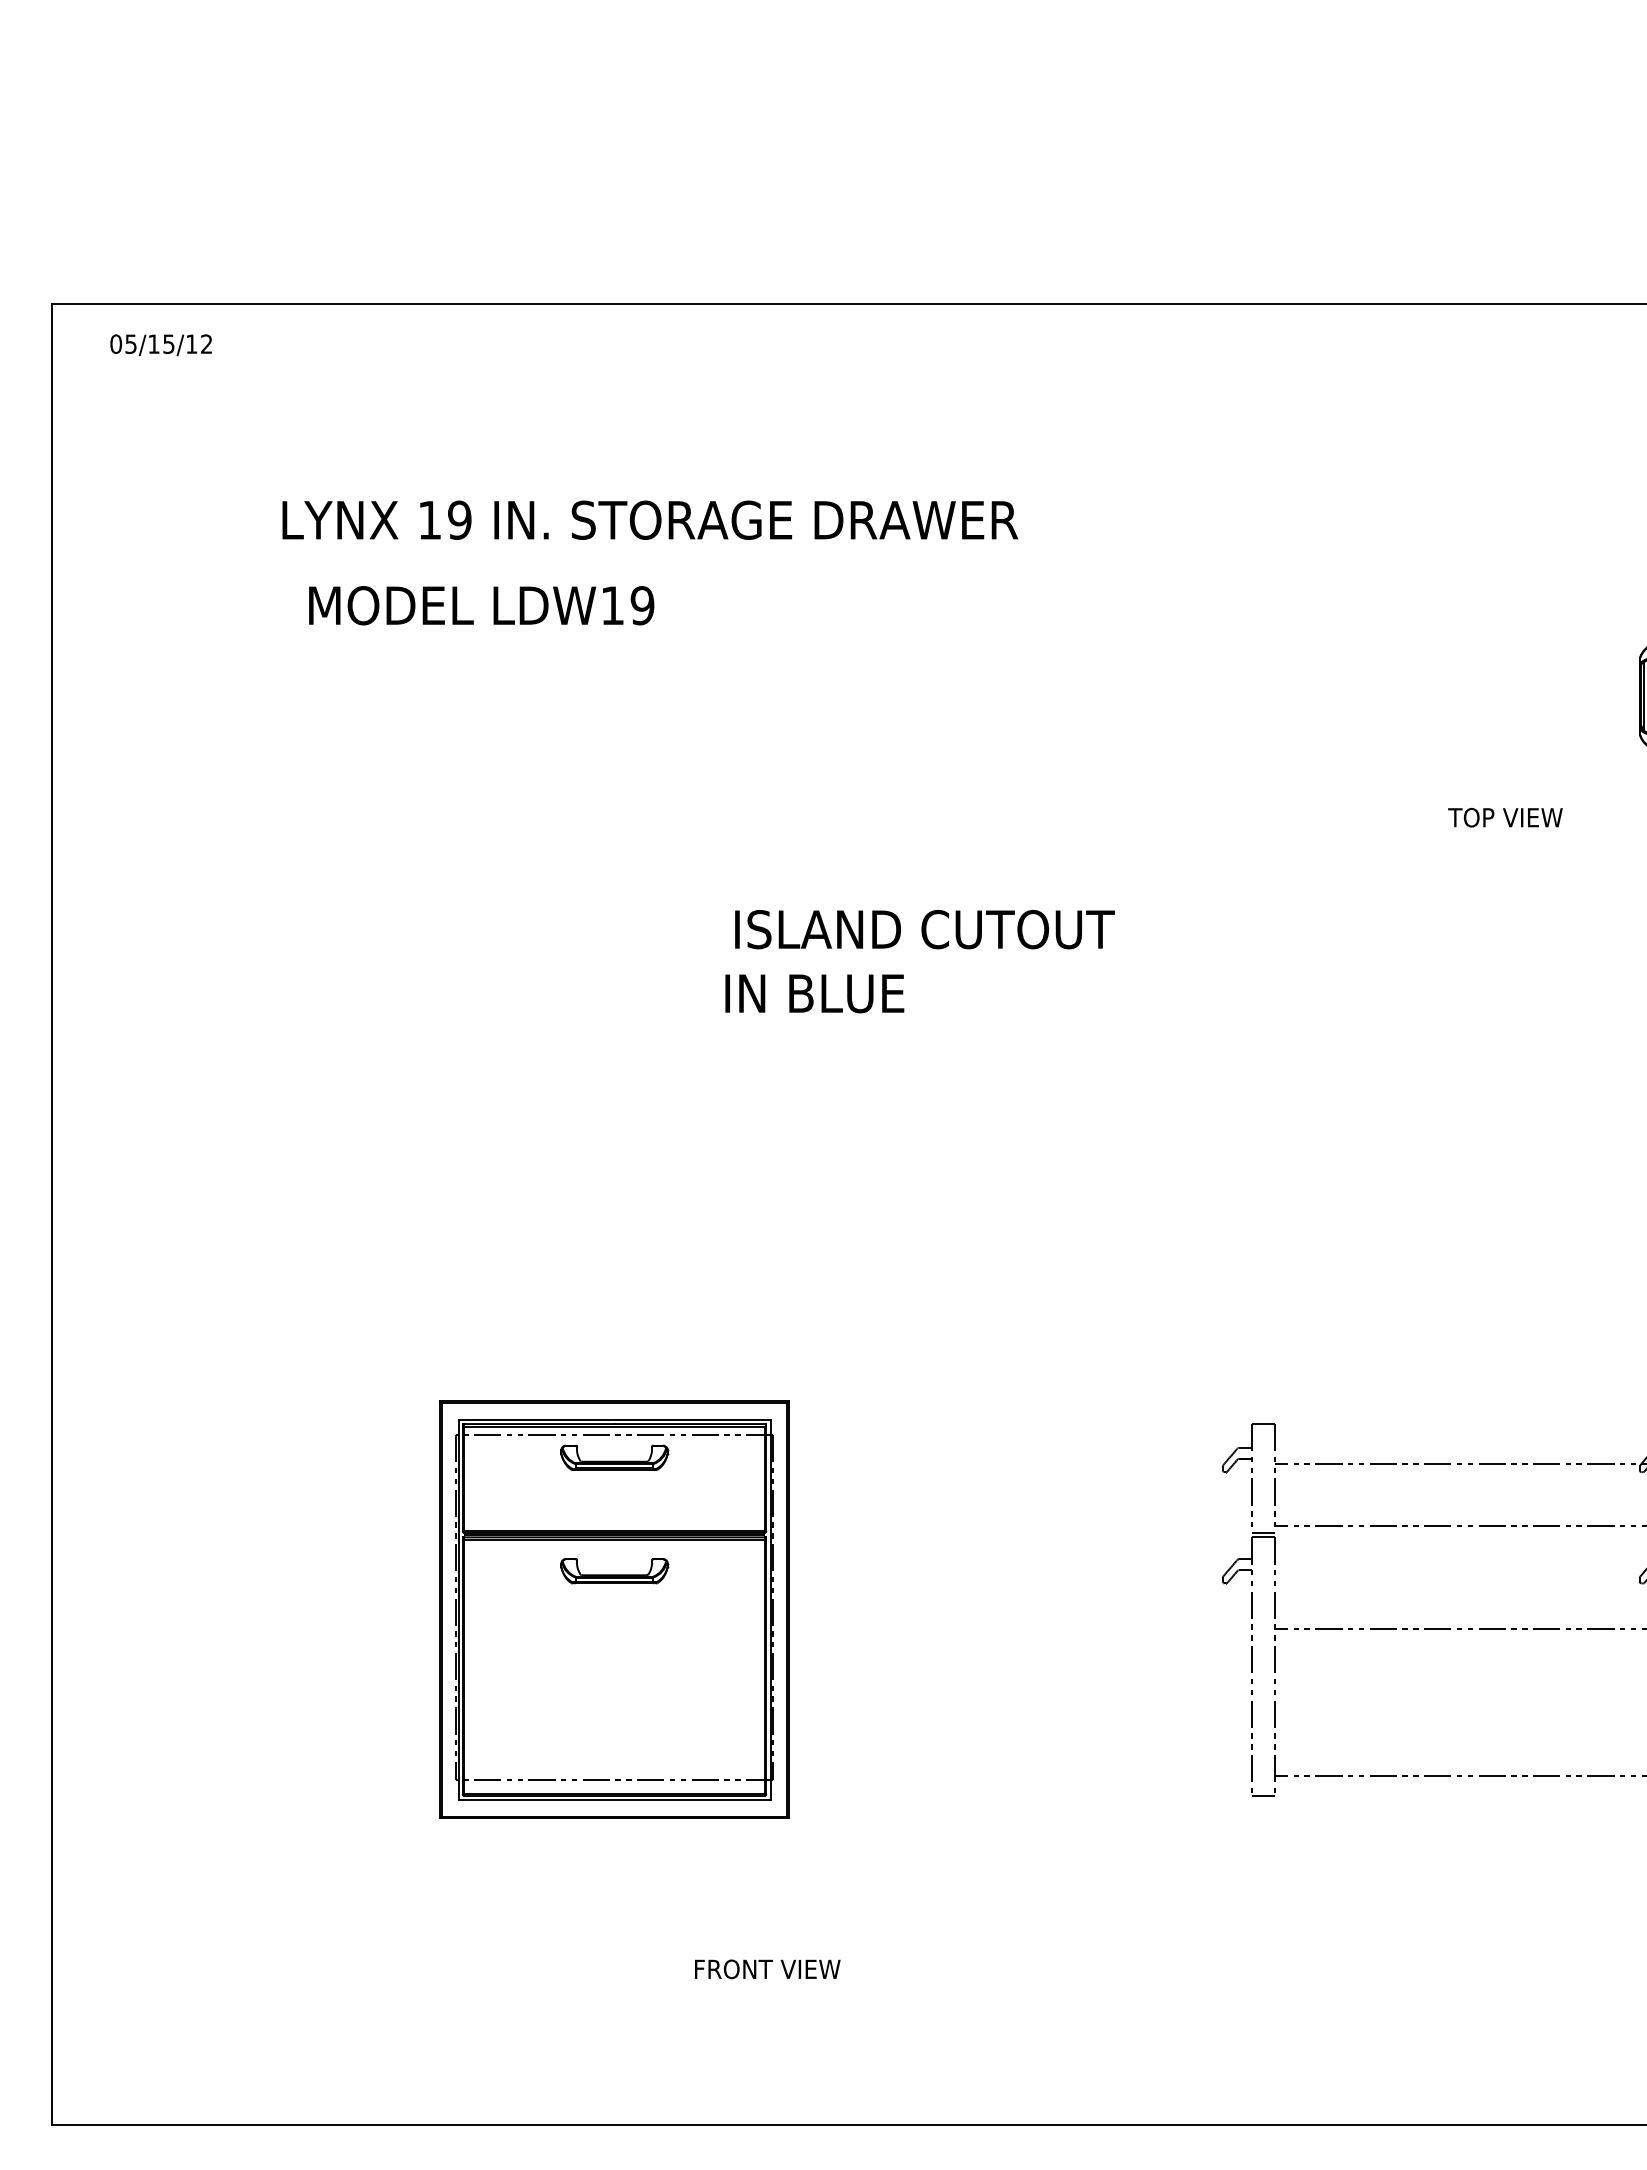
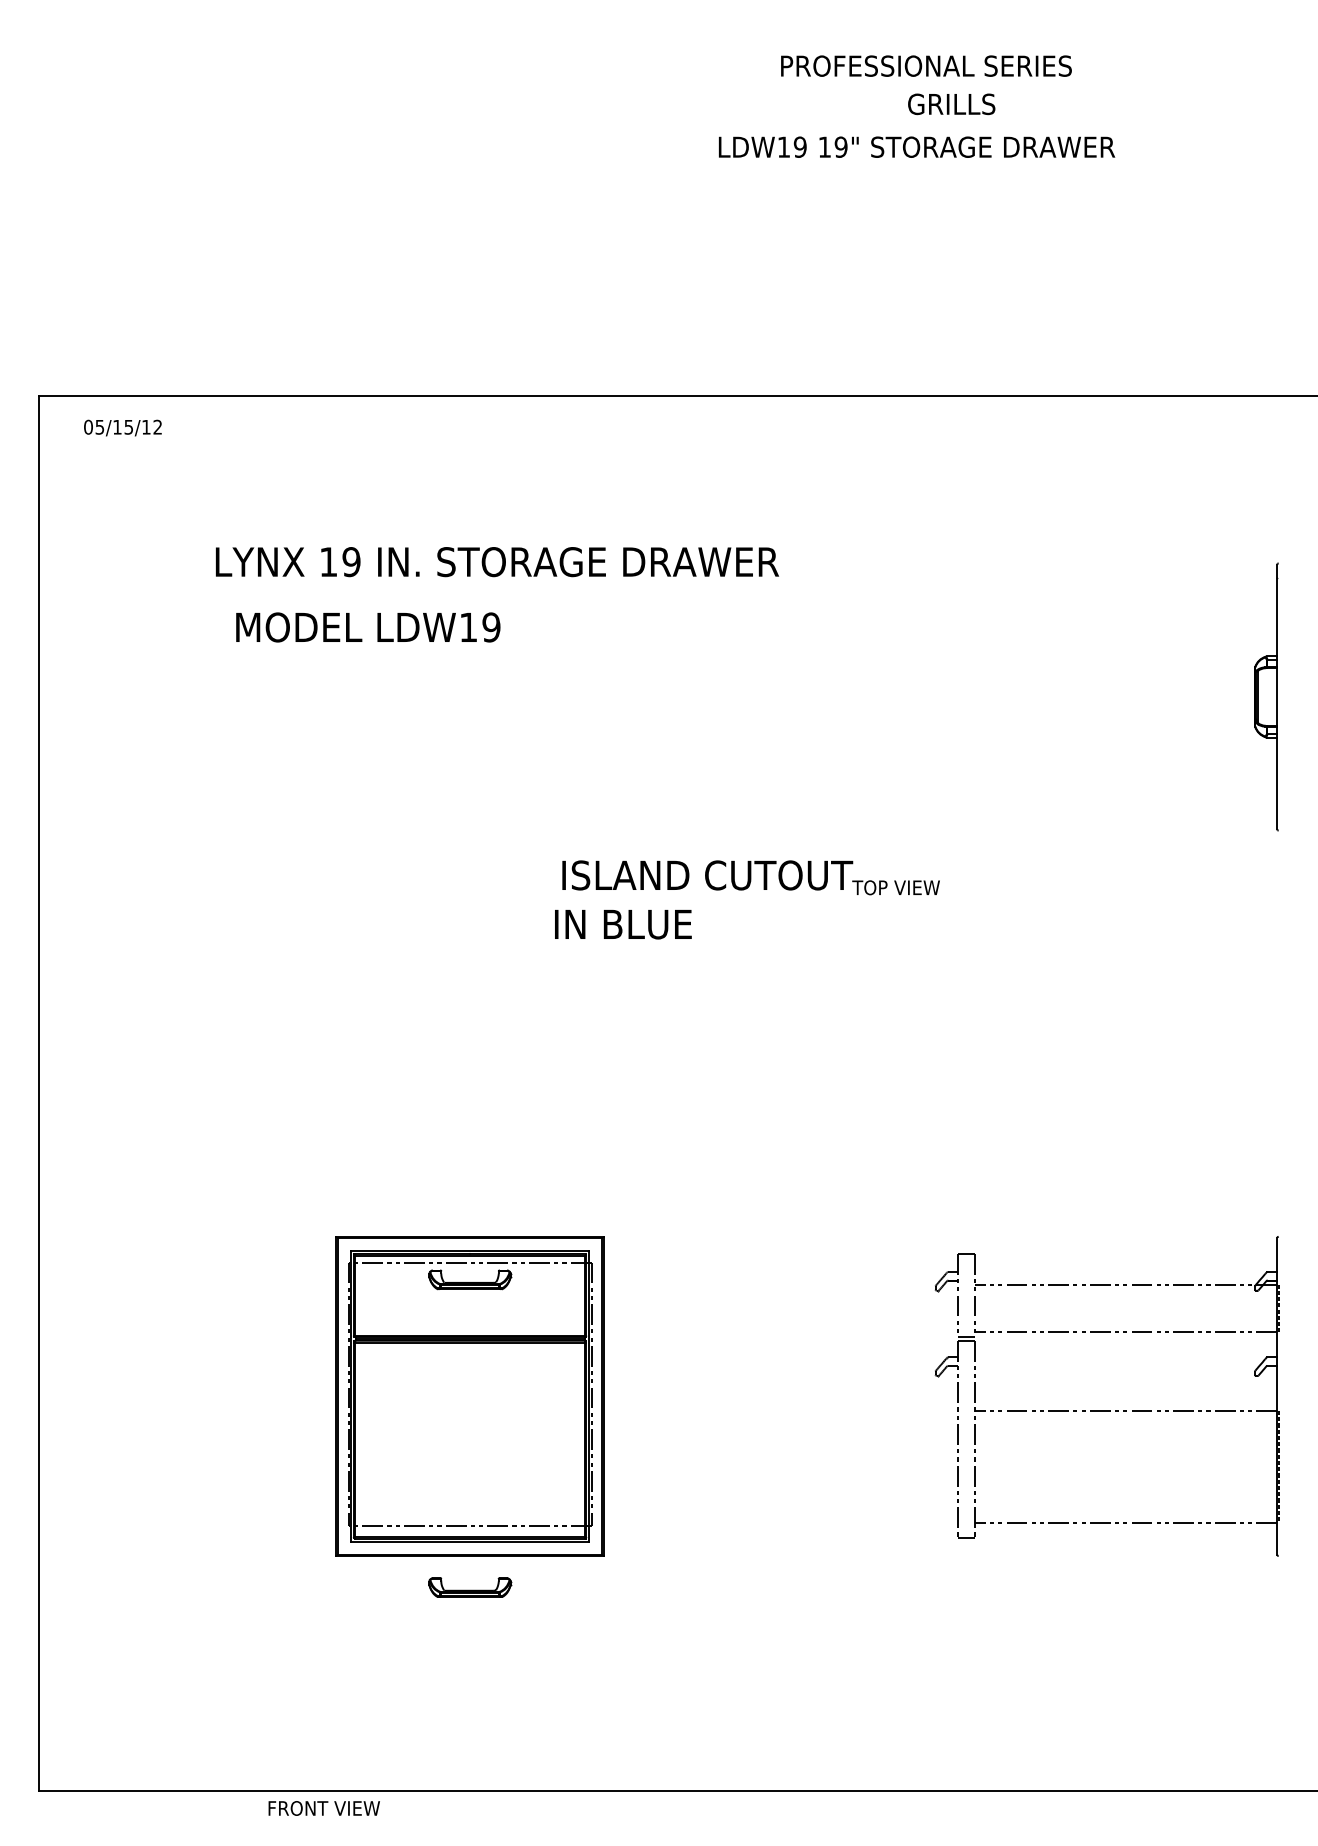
text: (1504, 817) -> (895, 887), moved
part: (615, 1571) -> (470, 1587), moved
text: (766, 1969) -> (323, 1808), moved

